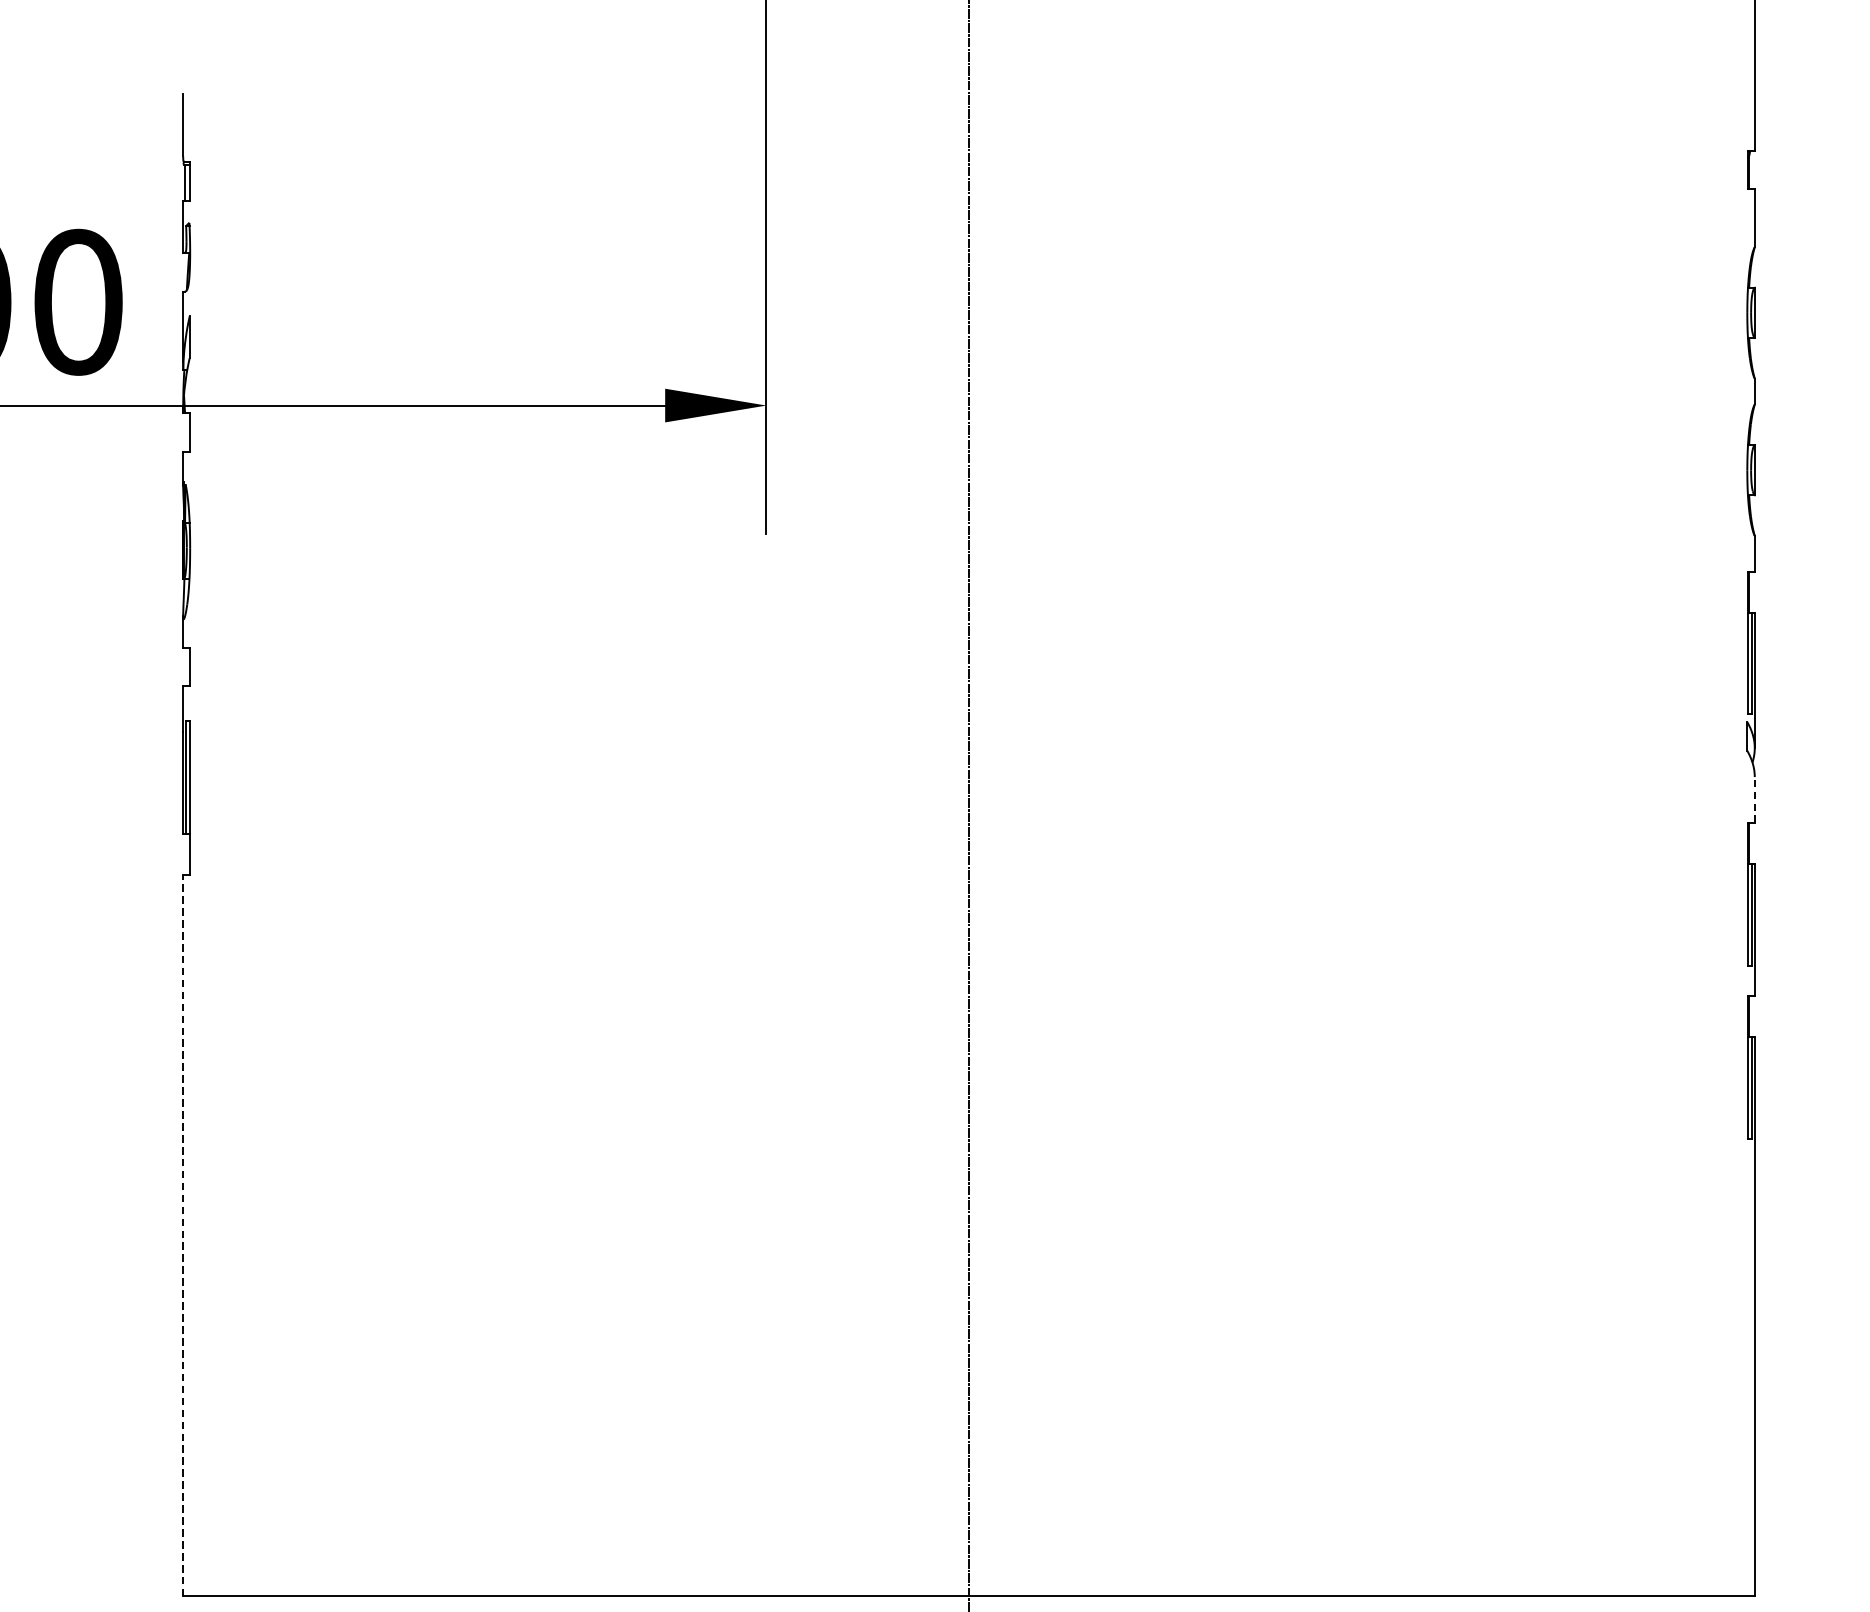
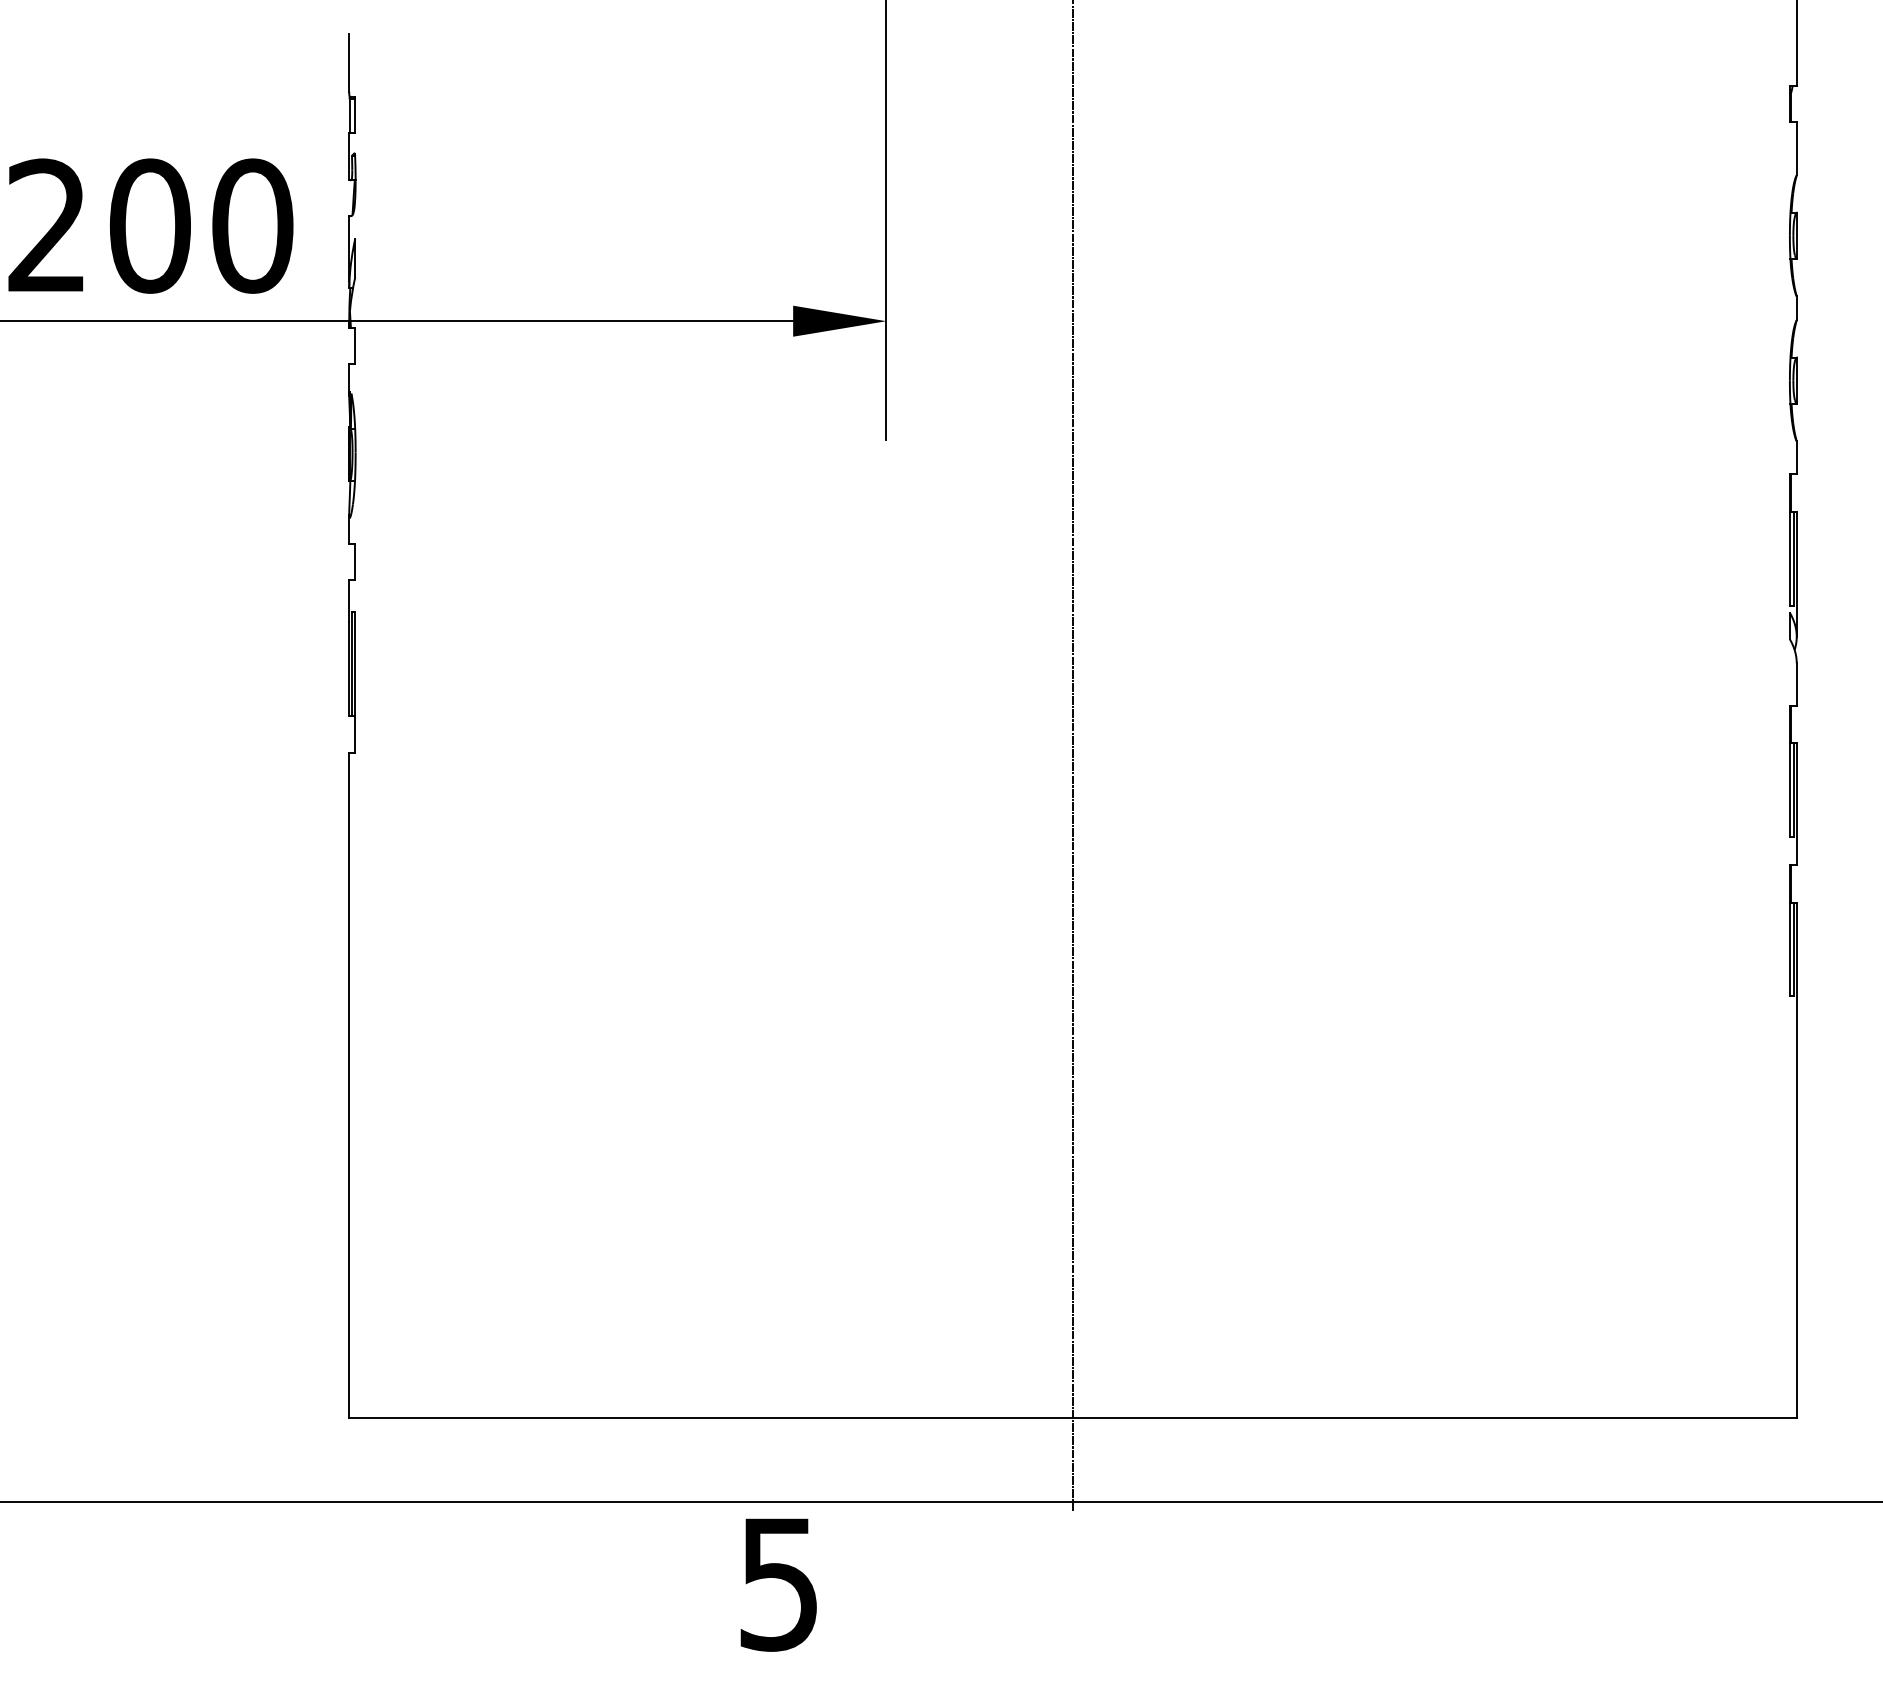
line: (1754, 799) -> (1796, 684), dashed -> solid
line: (183, 1235) -> (349, 1085), dashed -> solid

